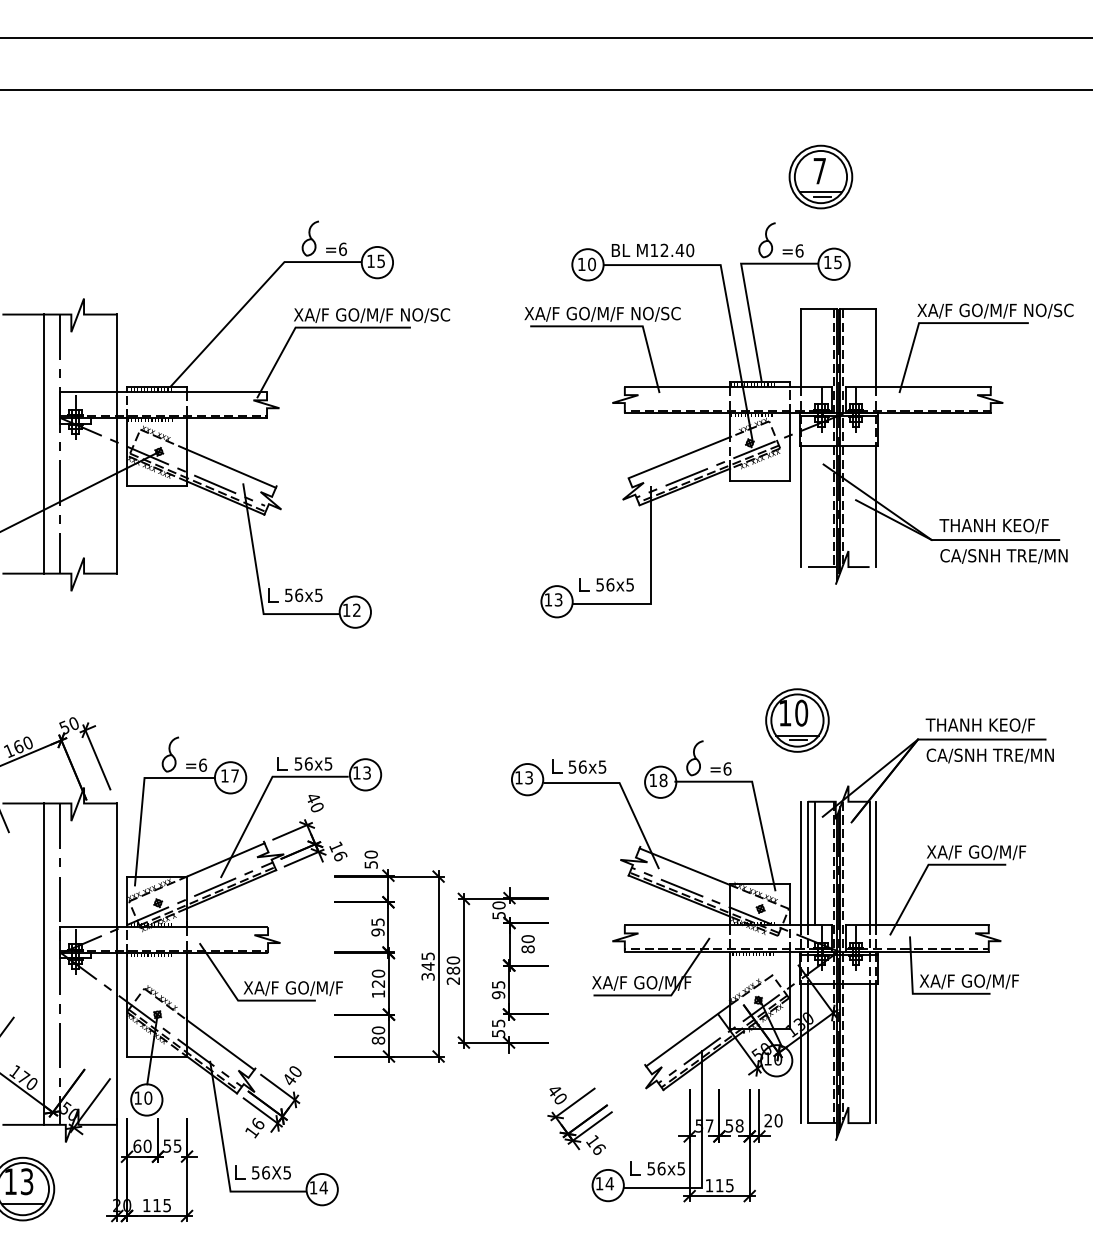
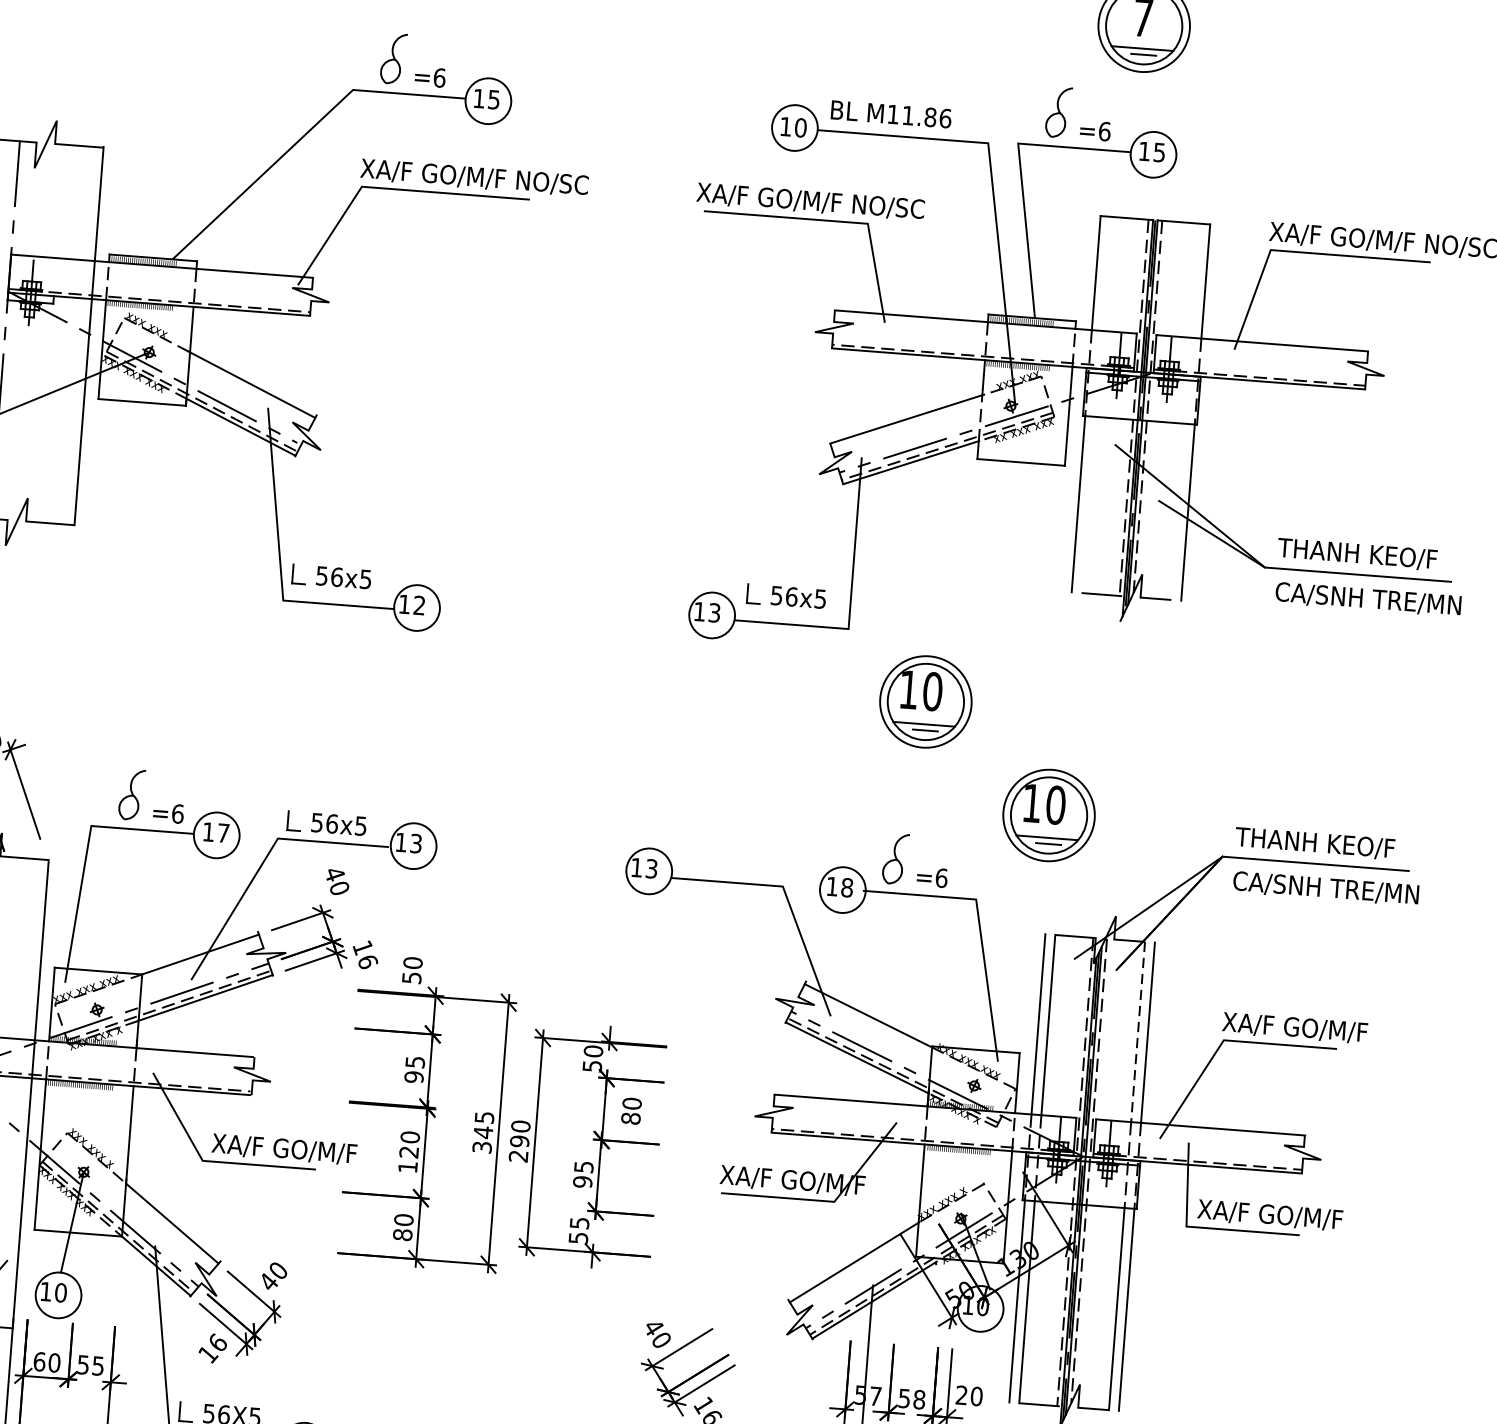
text: (677, 250) -> (926, 117), M12.40 -> M11.86
part: (707, 649) -> (925, 701), added
part: (579, 766) -> (726, 858), removed
line: (814, 863) -> (1057, 1025), removed
line: (869, 863) -> (1137, 1031), solid -> dashed
text: (453, 970) -> (519, 1141), 280 -> 290

